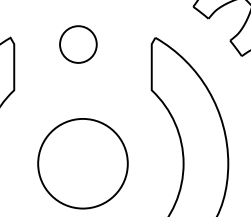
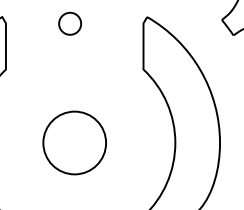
circle: (78, 44) -> (70, 23), size x0.6
circle: (82, 163) -> (74, 142), size x0.7

